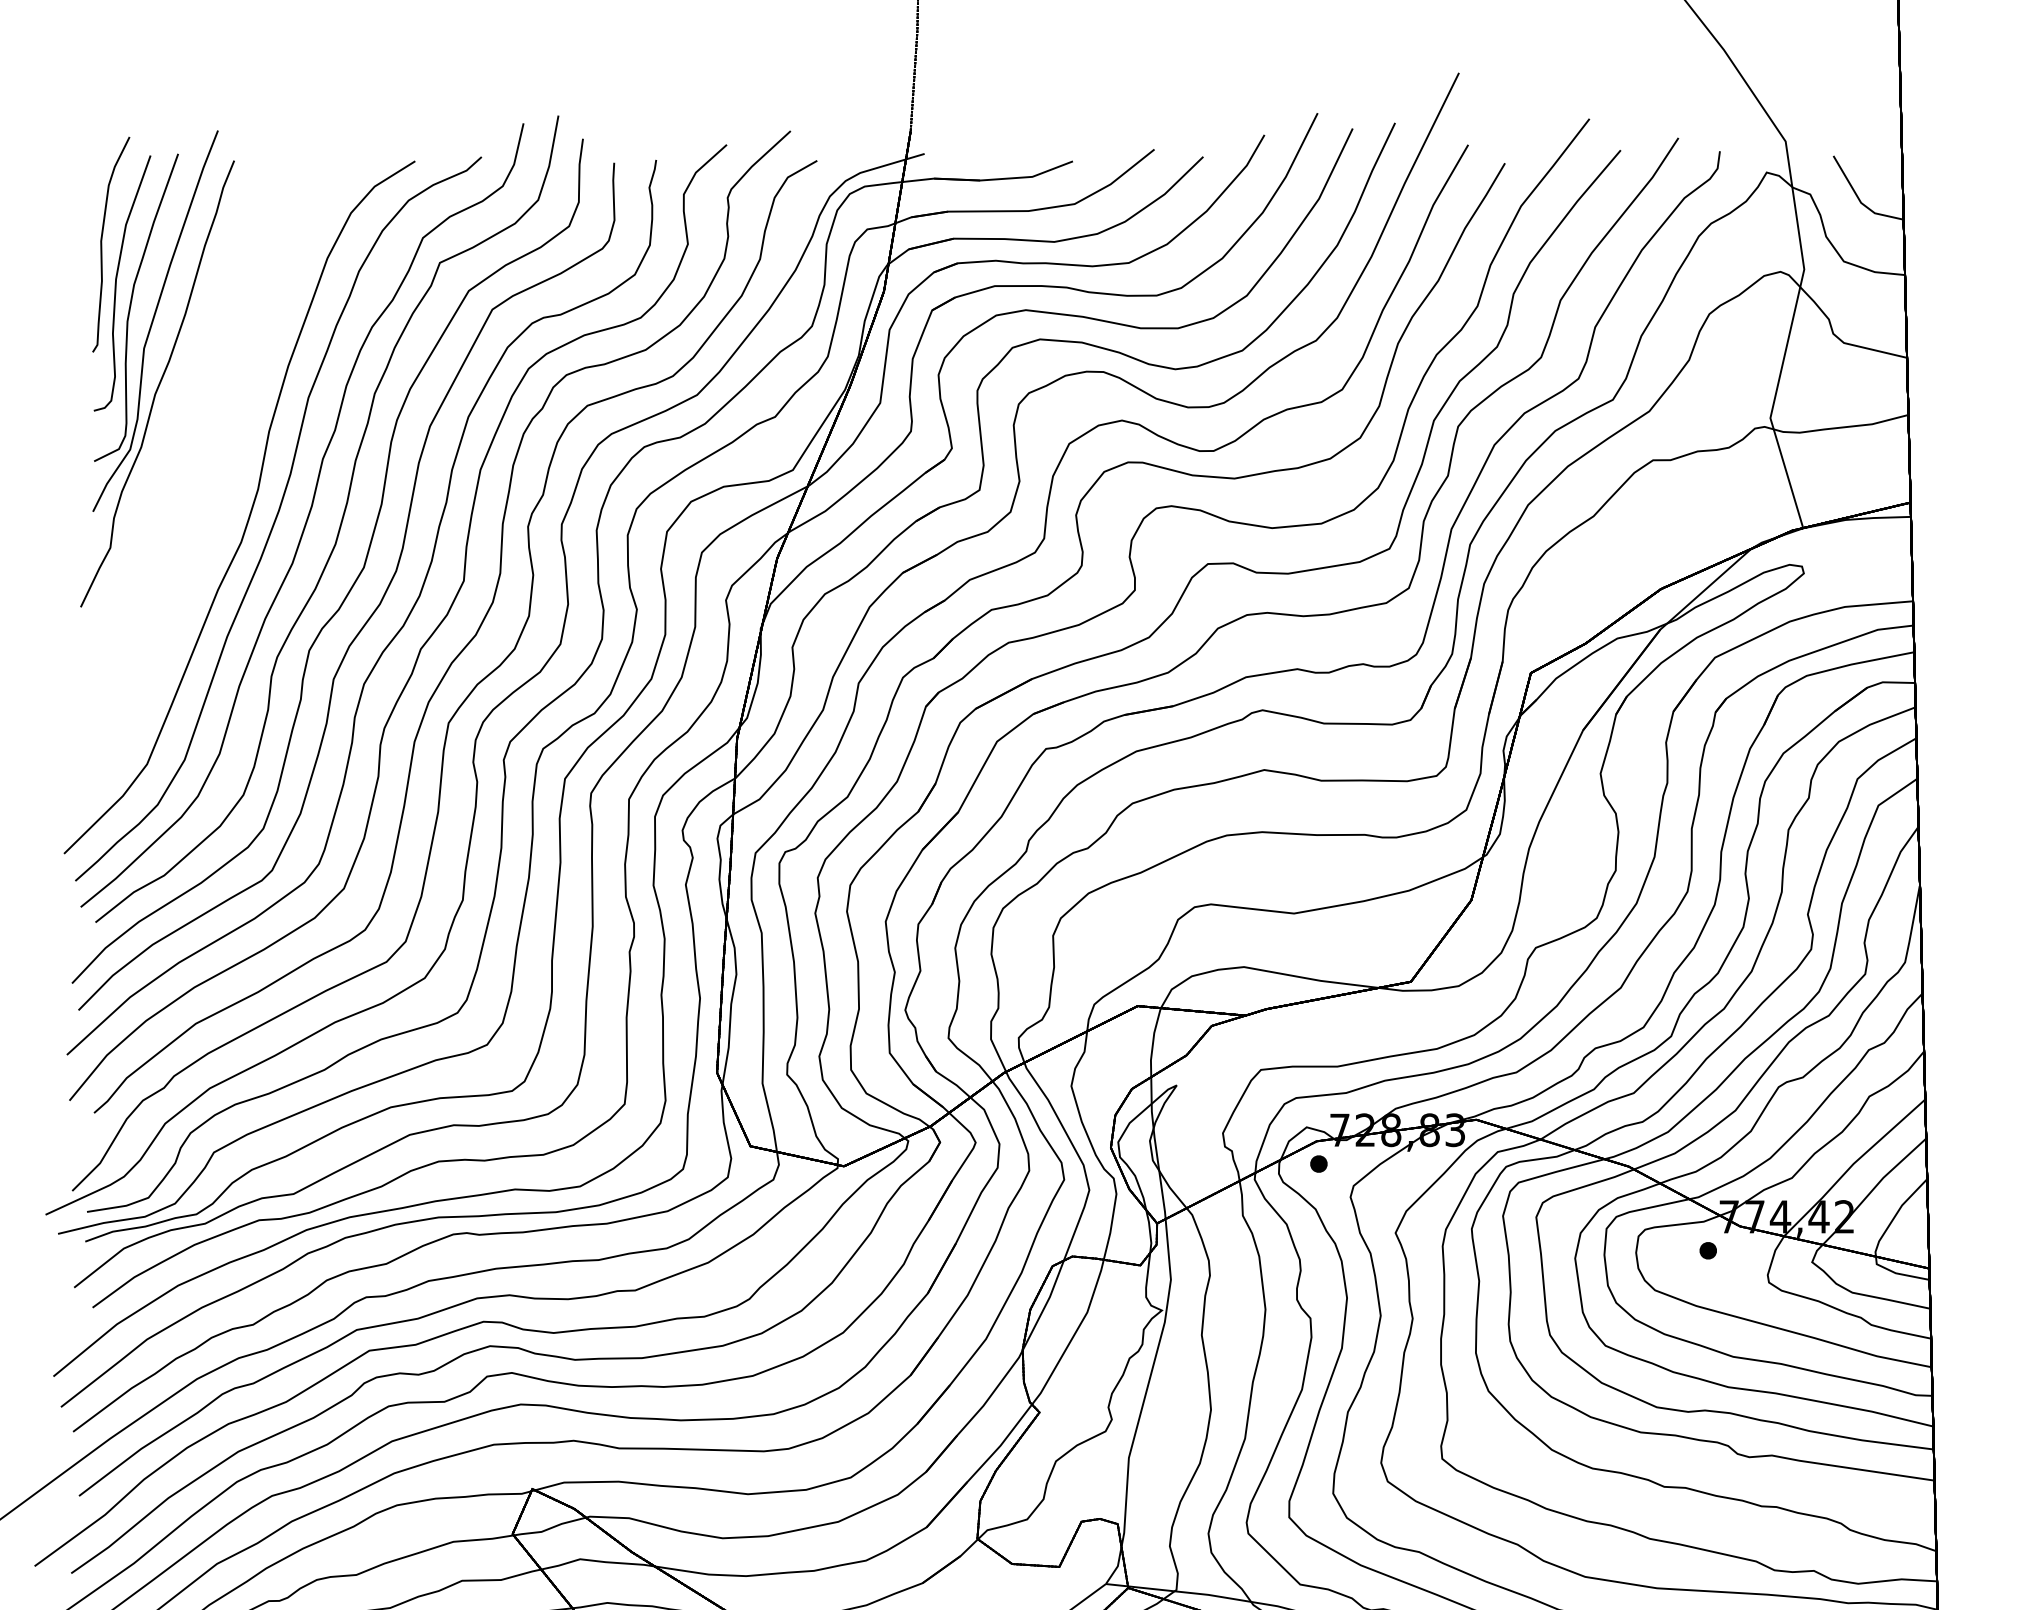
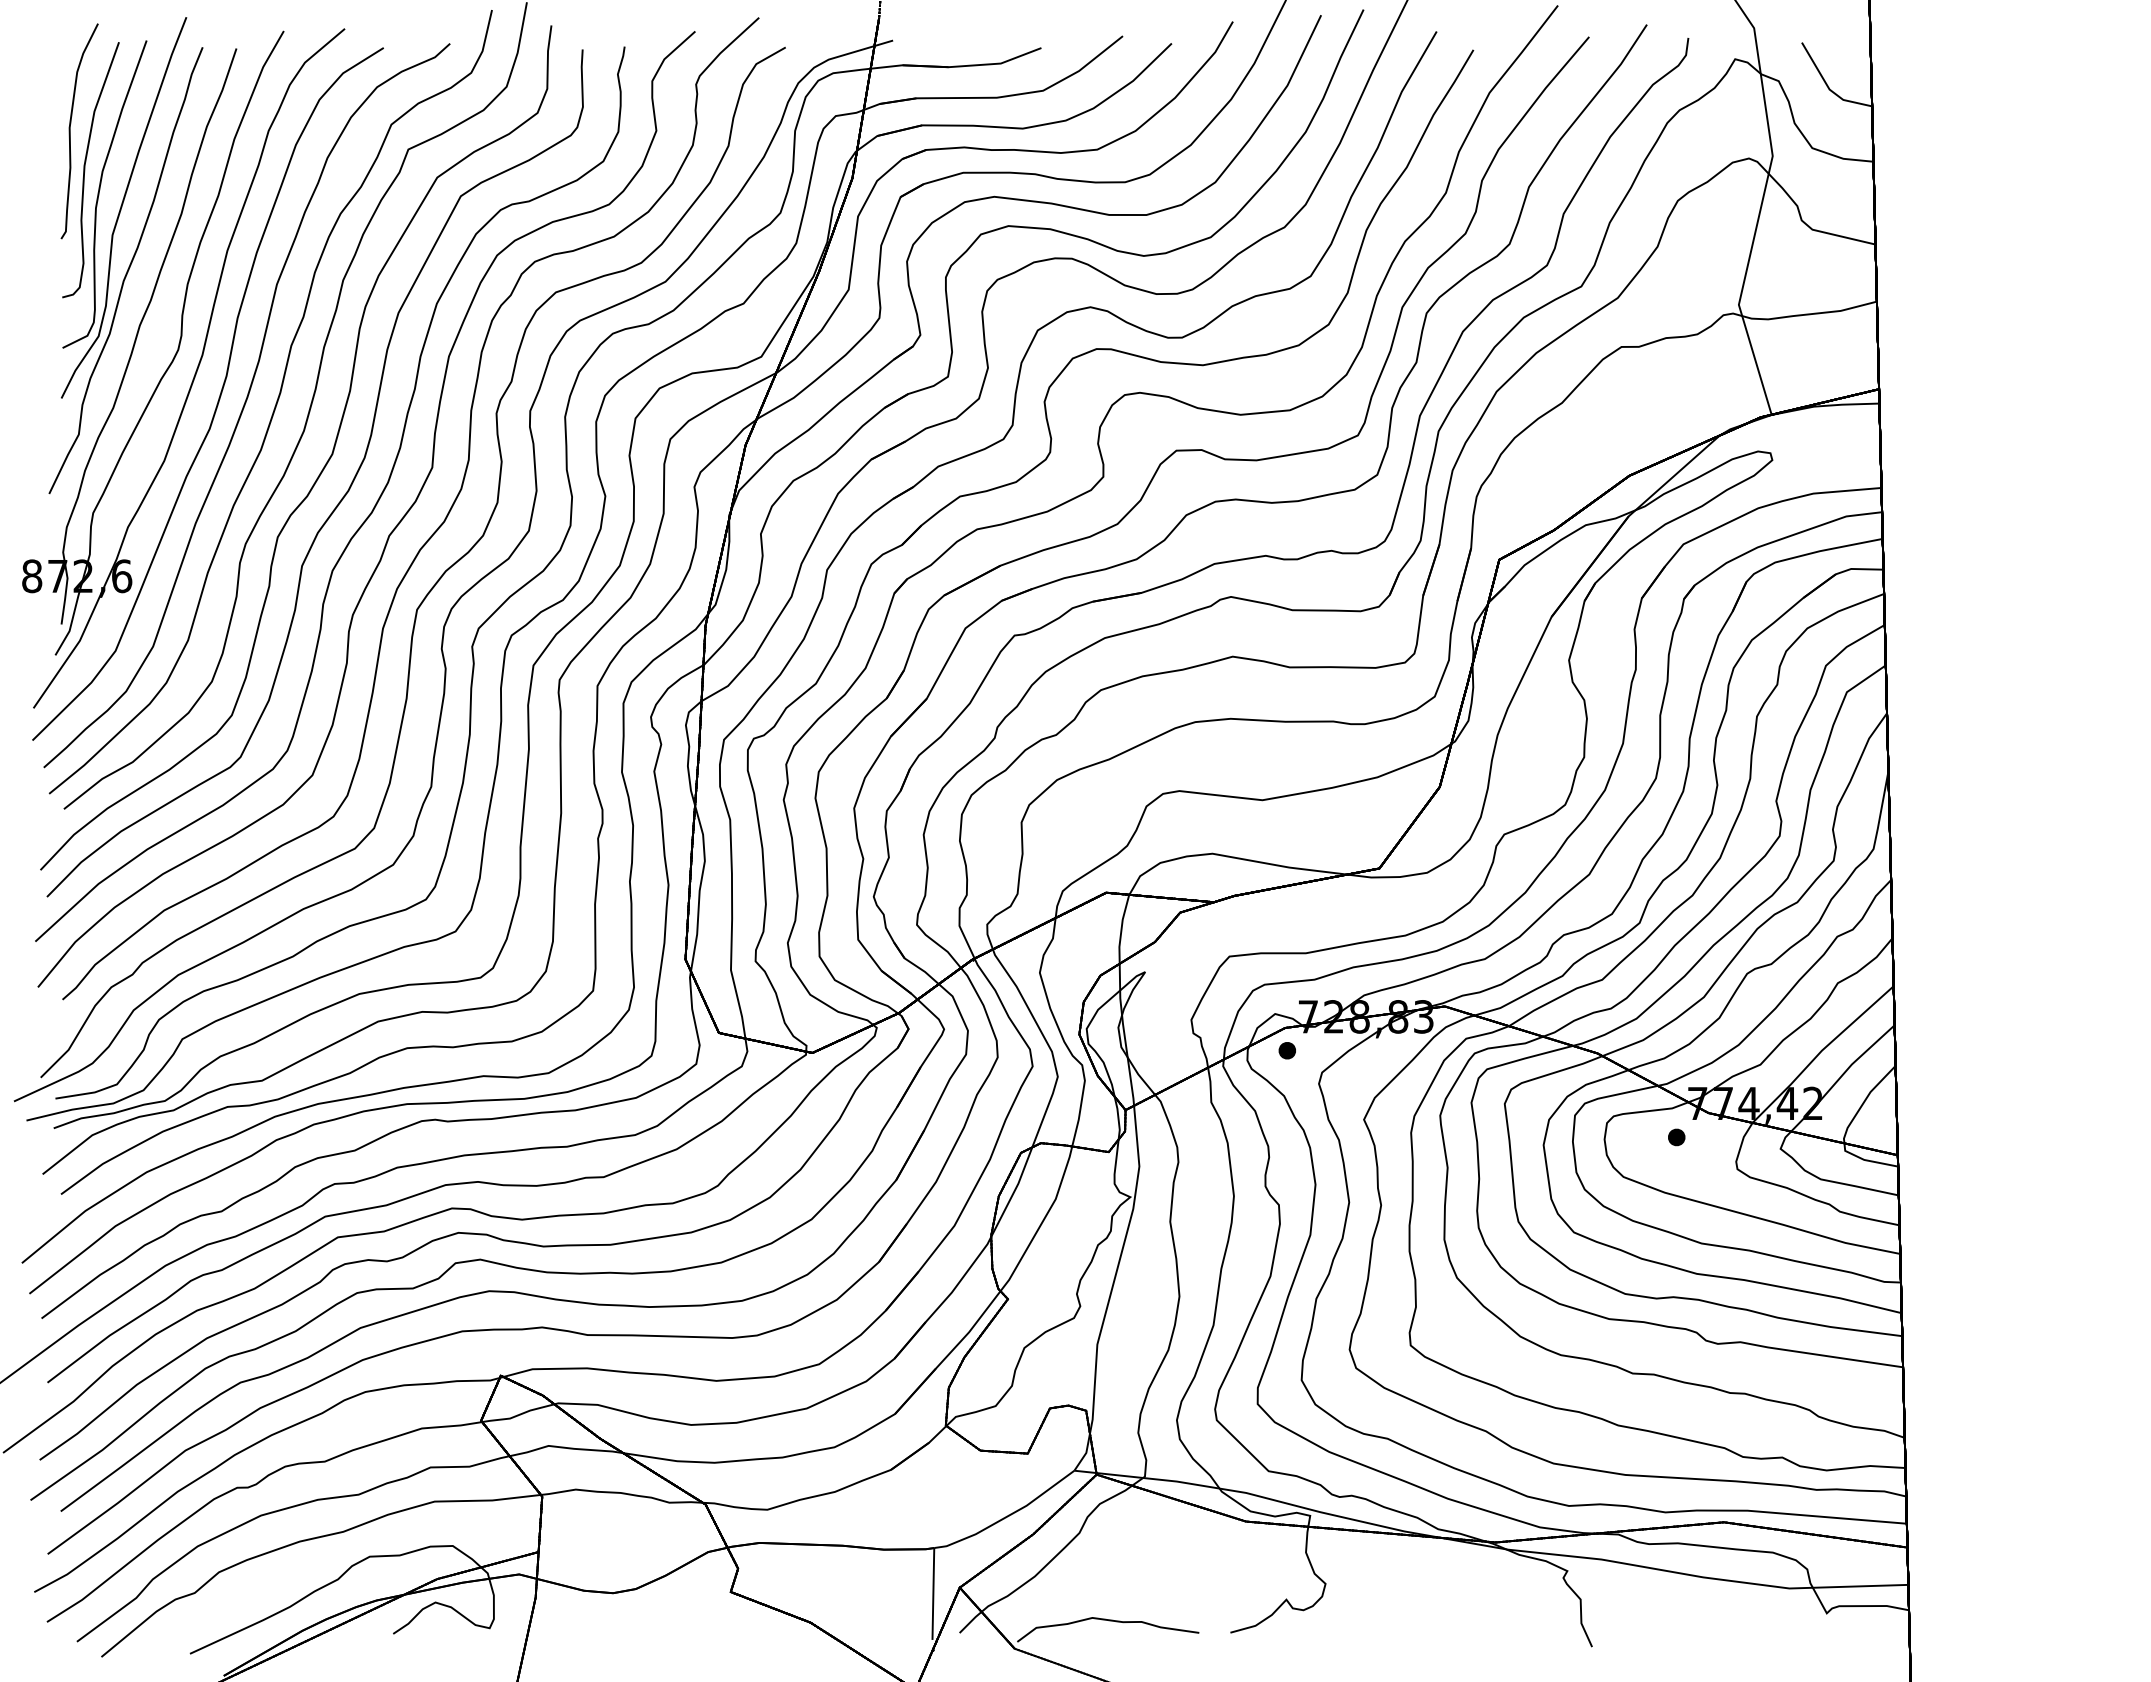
part: (204, 476) -> (172, 363), added

